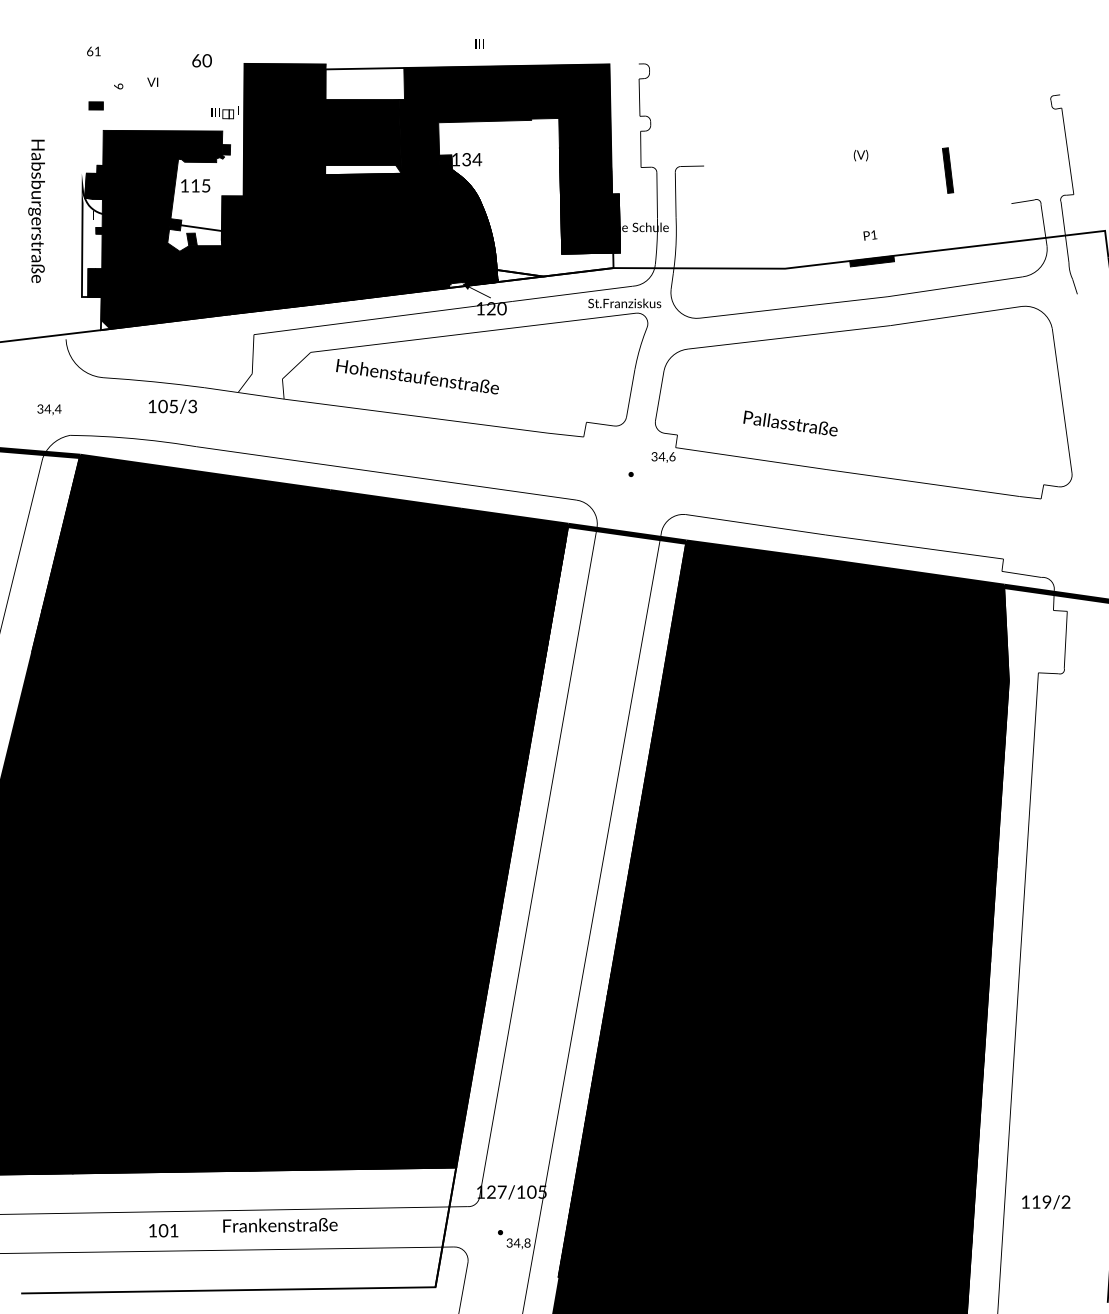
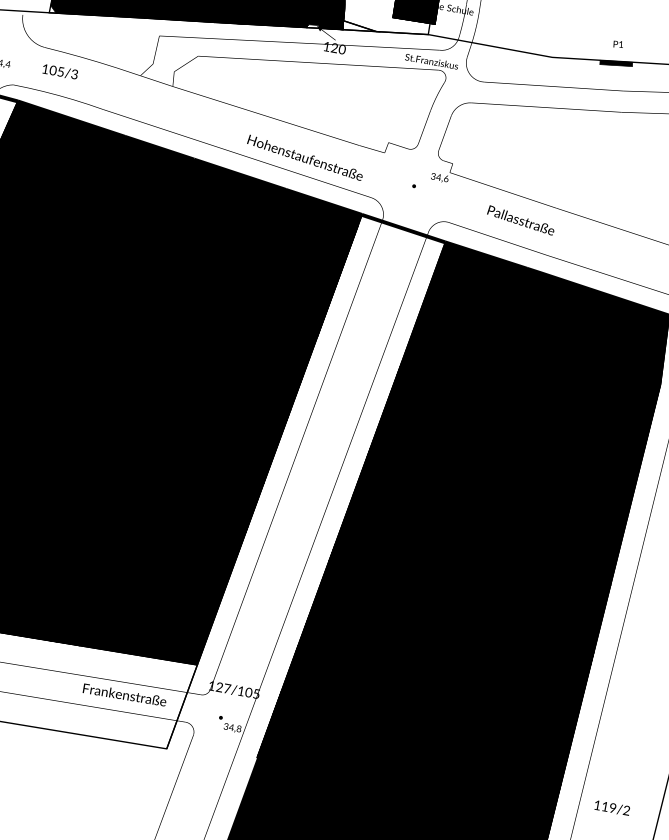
text: (417, 376) -> (305, 157), moved
text: (172, 406) -> (60, 71), moved
text: (790, 423) -> (521, 220), moved
text: (1046, 1202) -> (612, 808), moved
text: (280, 1225) -> (124, 695), moved

